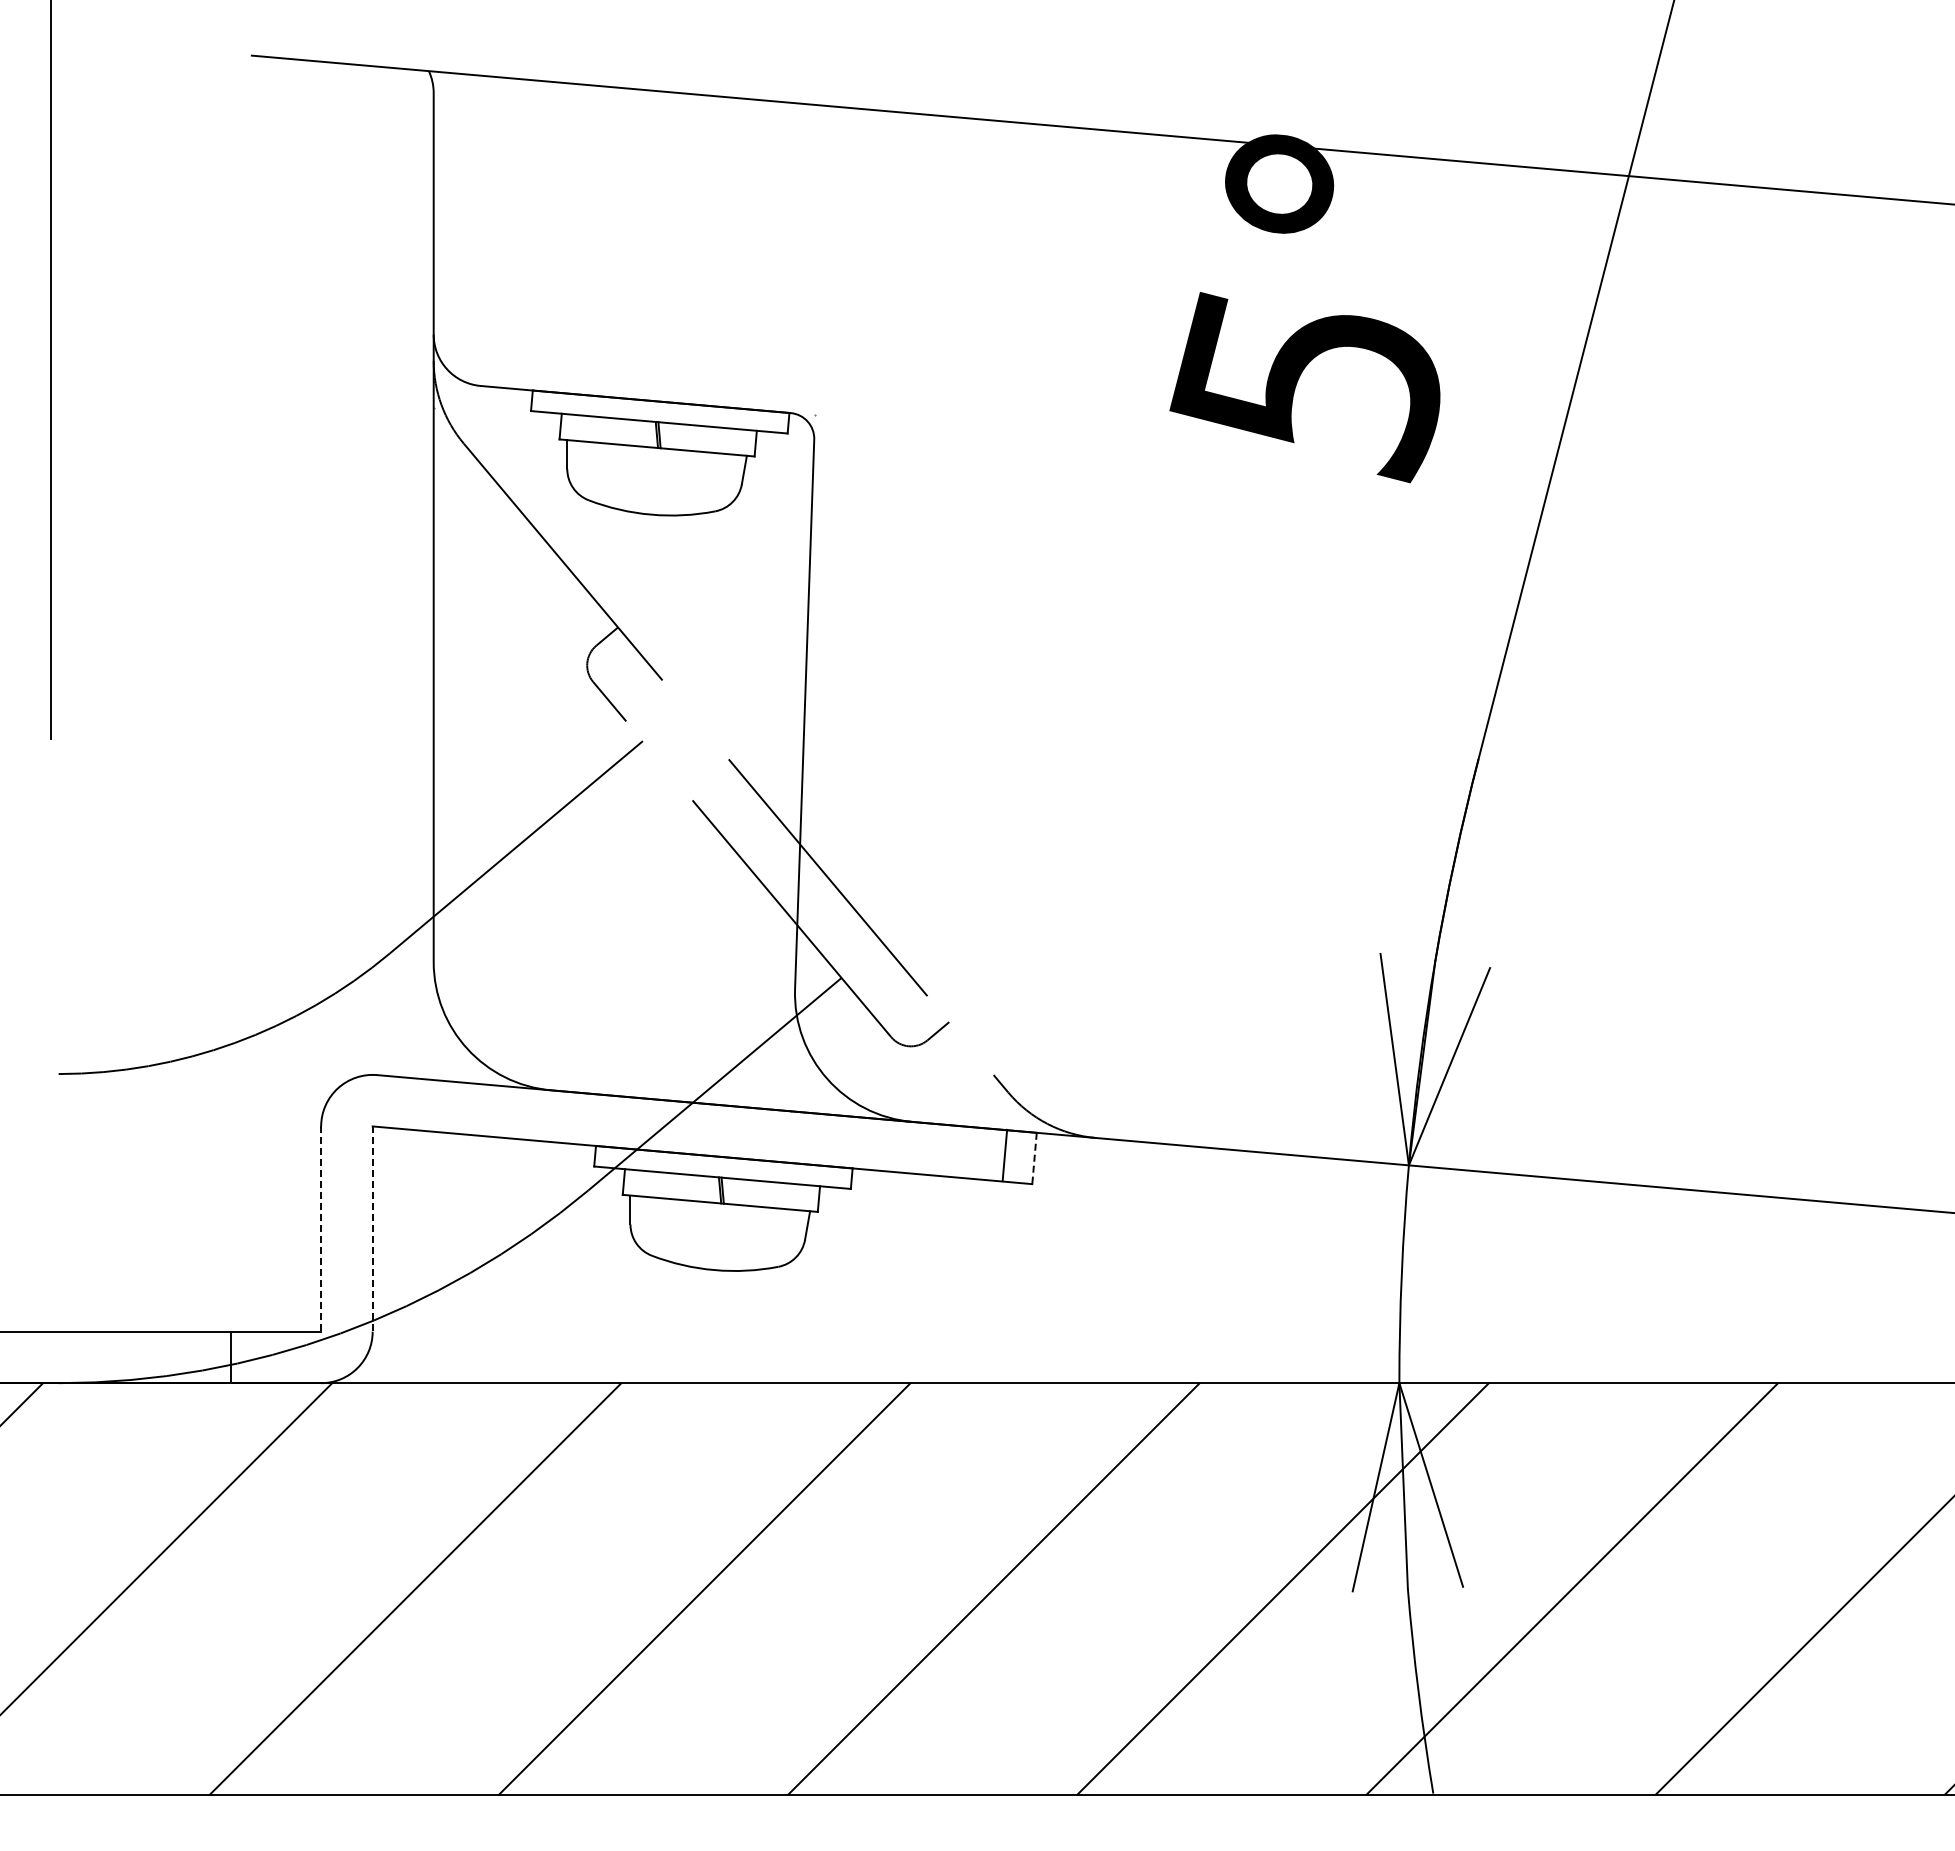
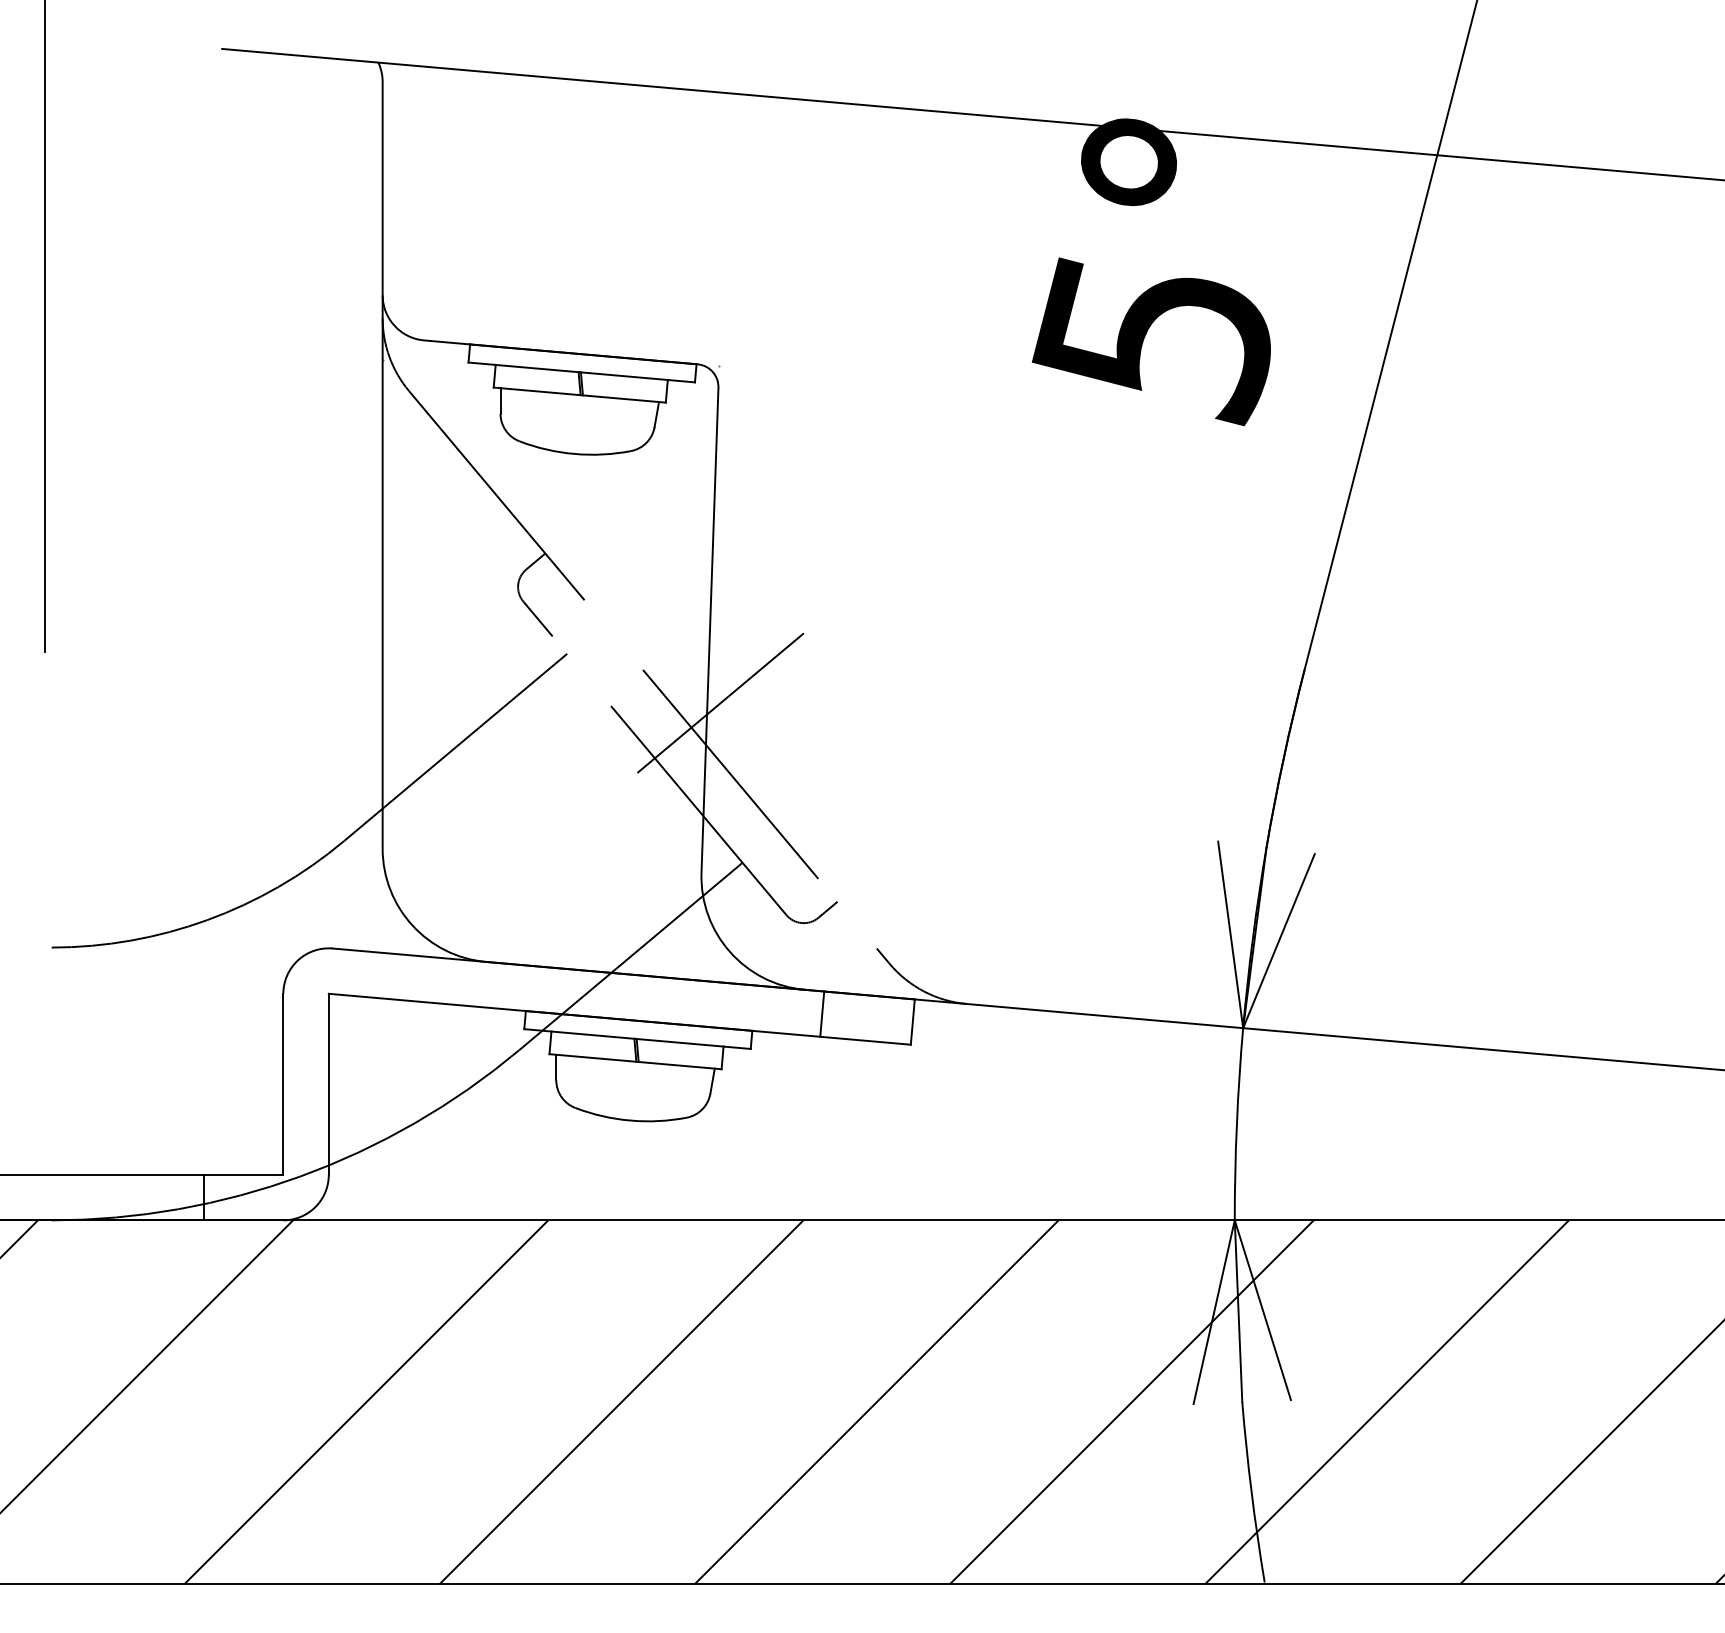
line: (816, 796) -> (720, 702), added
line: (1004, 1155) -> (821, 1014), moved
line: (1034, 1158) -> (912, 1022), dashed -> solid
line: (321, 1229) -> (283, 1084), dashed -> solid
line: (372, 1229) -> (328, 1084), dashed -> solid

